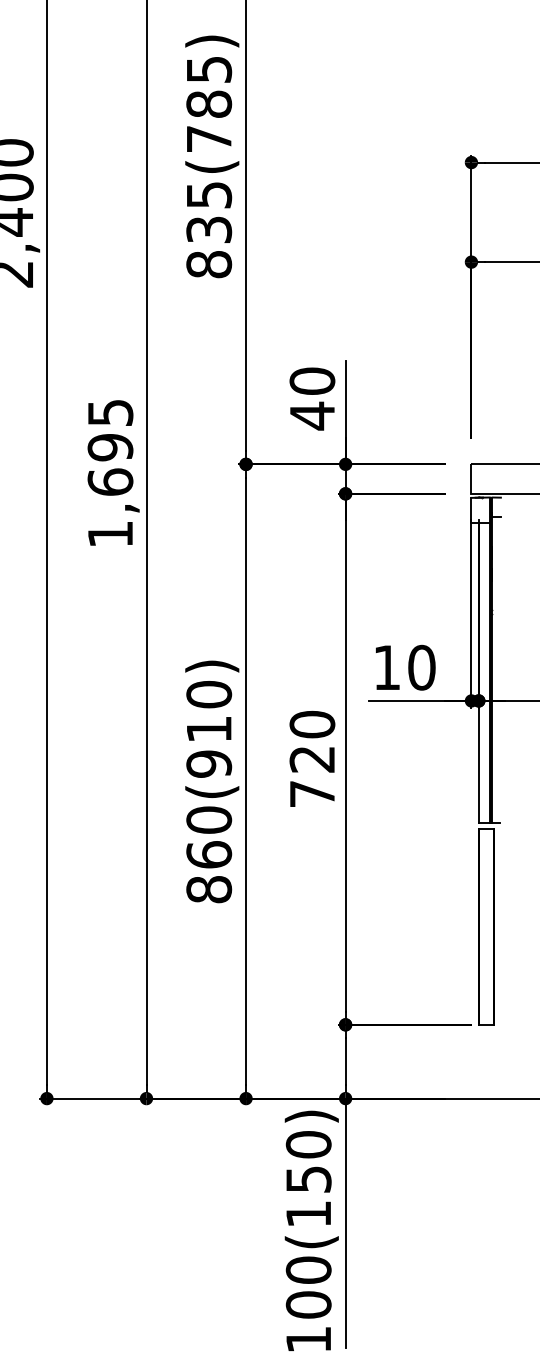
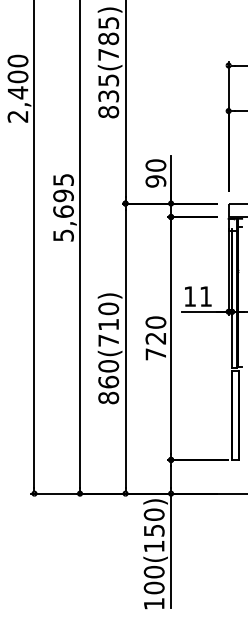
text: (311, 416) -> (155, 181), 40 -> 90
text: (110, 534) -> (63, 235), 1,695 -> 5,695
text: (420, 667) -> (205, 296), 10 -> 11
text: (208, 763) -> (108, 340), 860(910) -> 860(710)

